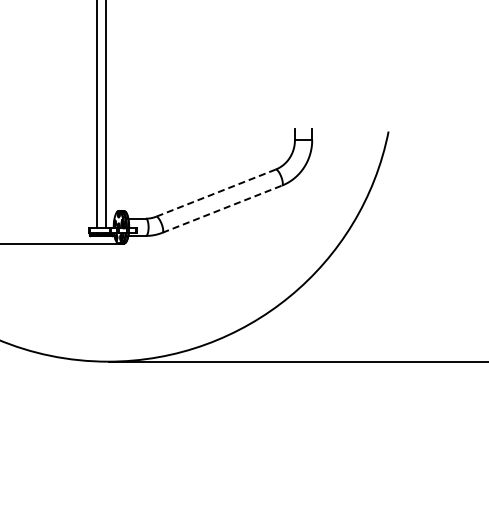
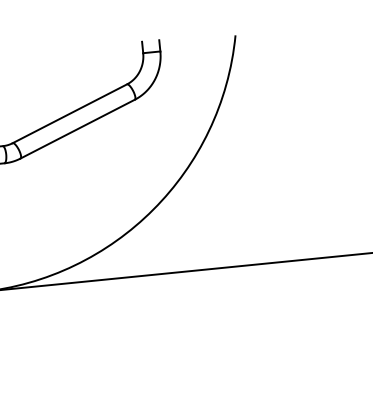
line: (215, 193) -> (69, 114), dashed -> solid
line: (222, 209) -> (77, 129), dashed -> solid

